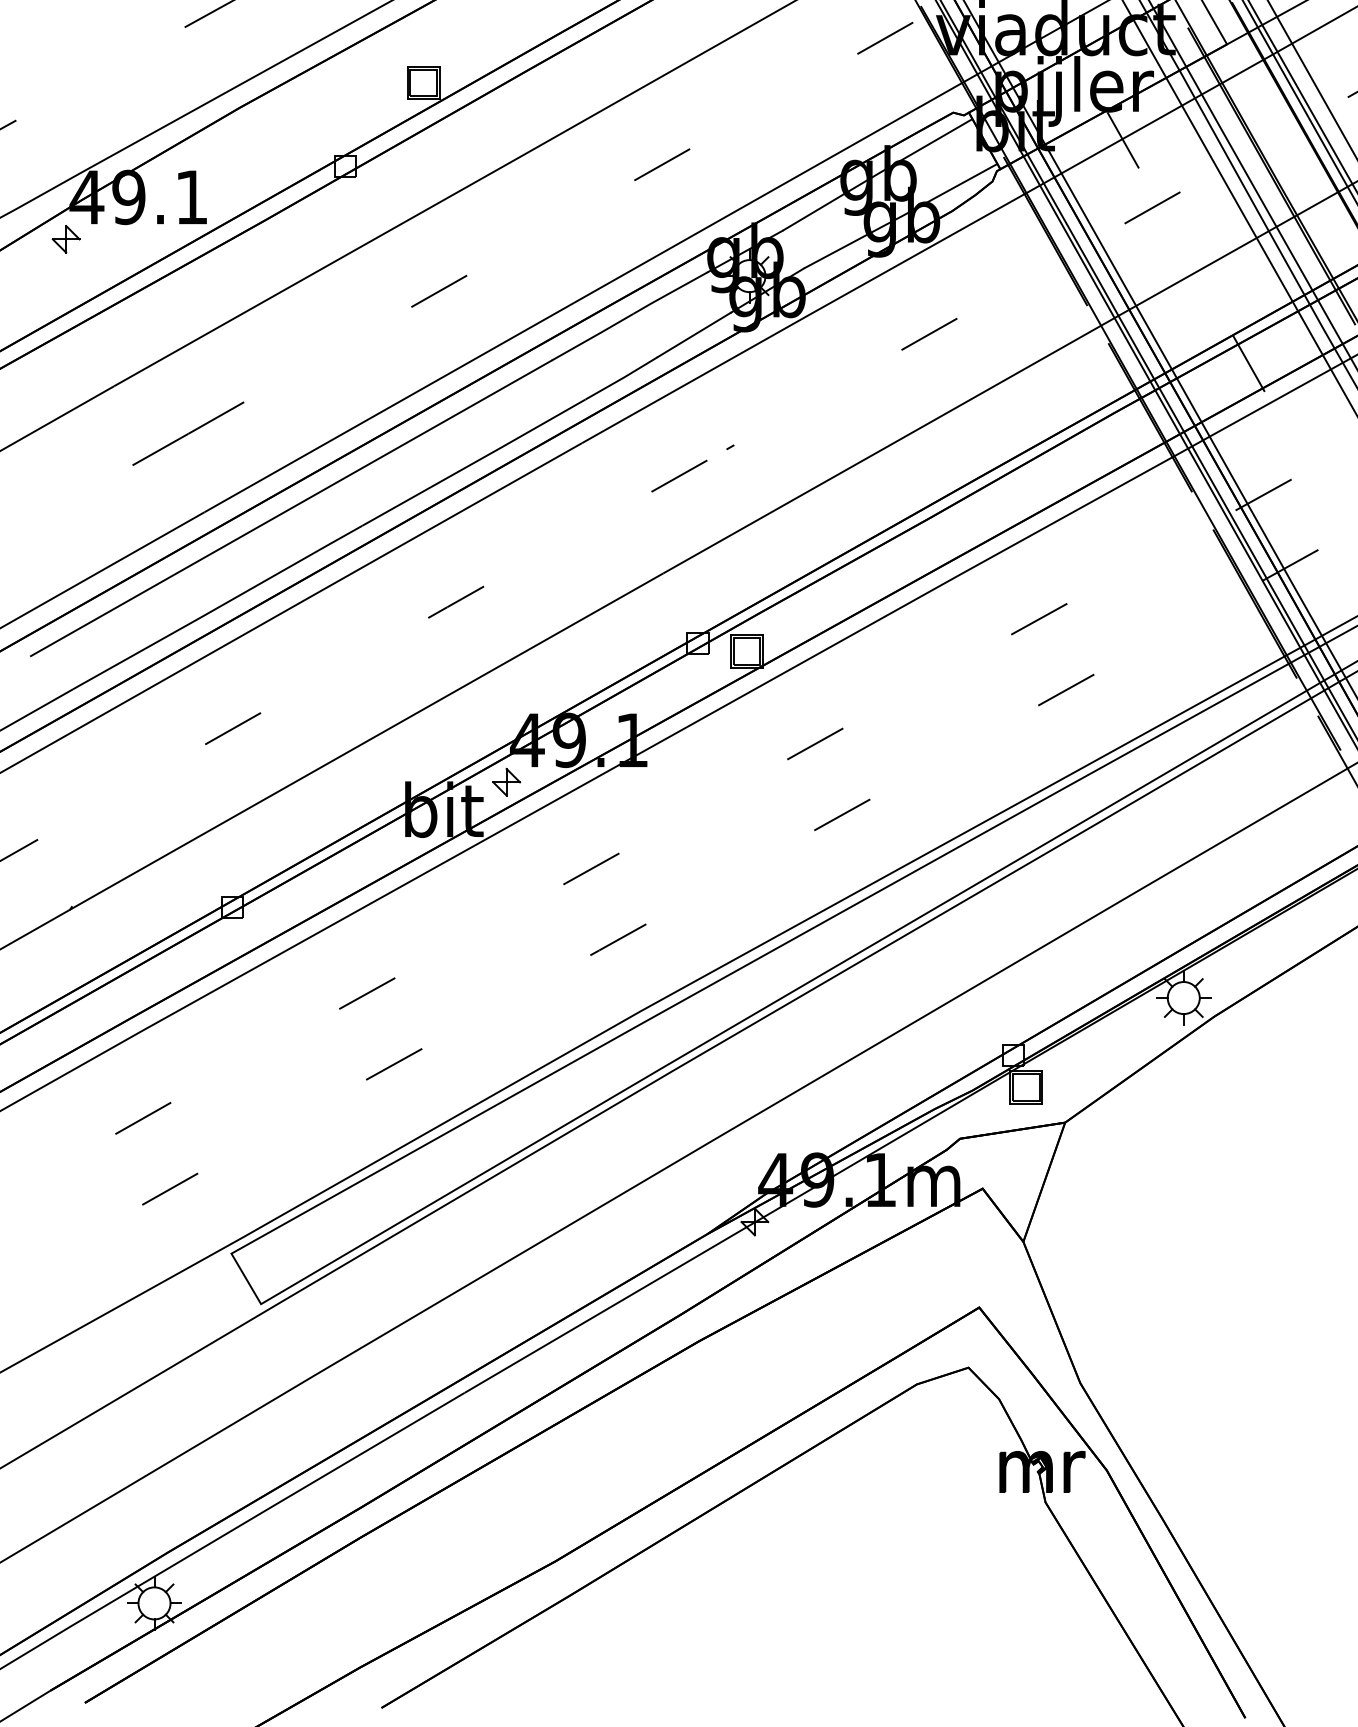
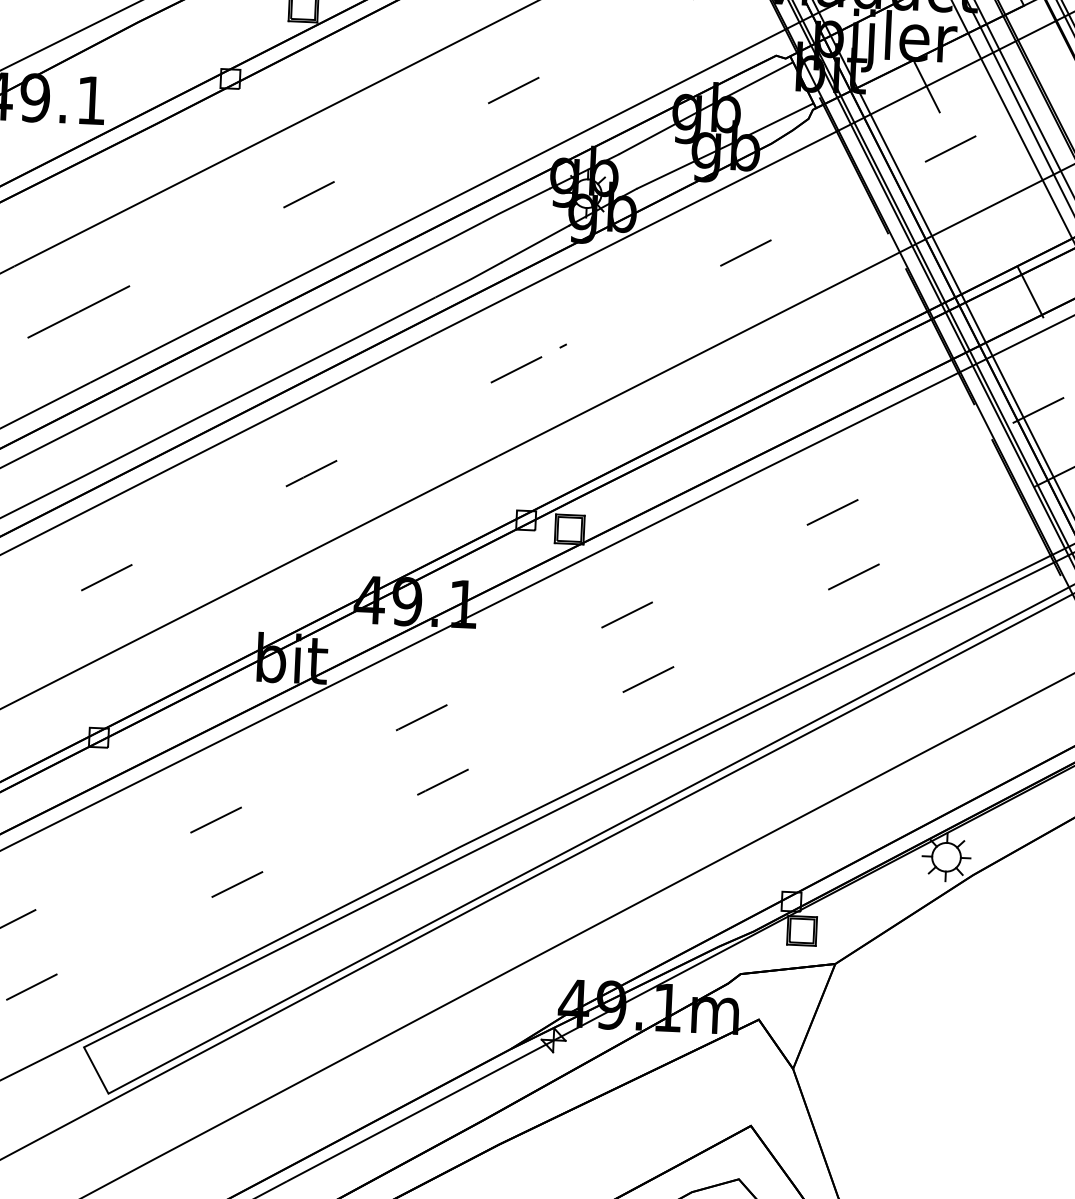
part: (506, 781) -> (349, 636), removed

